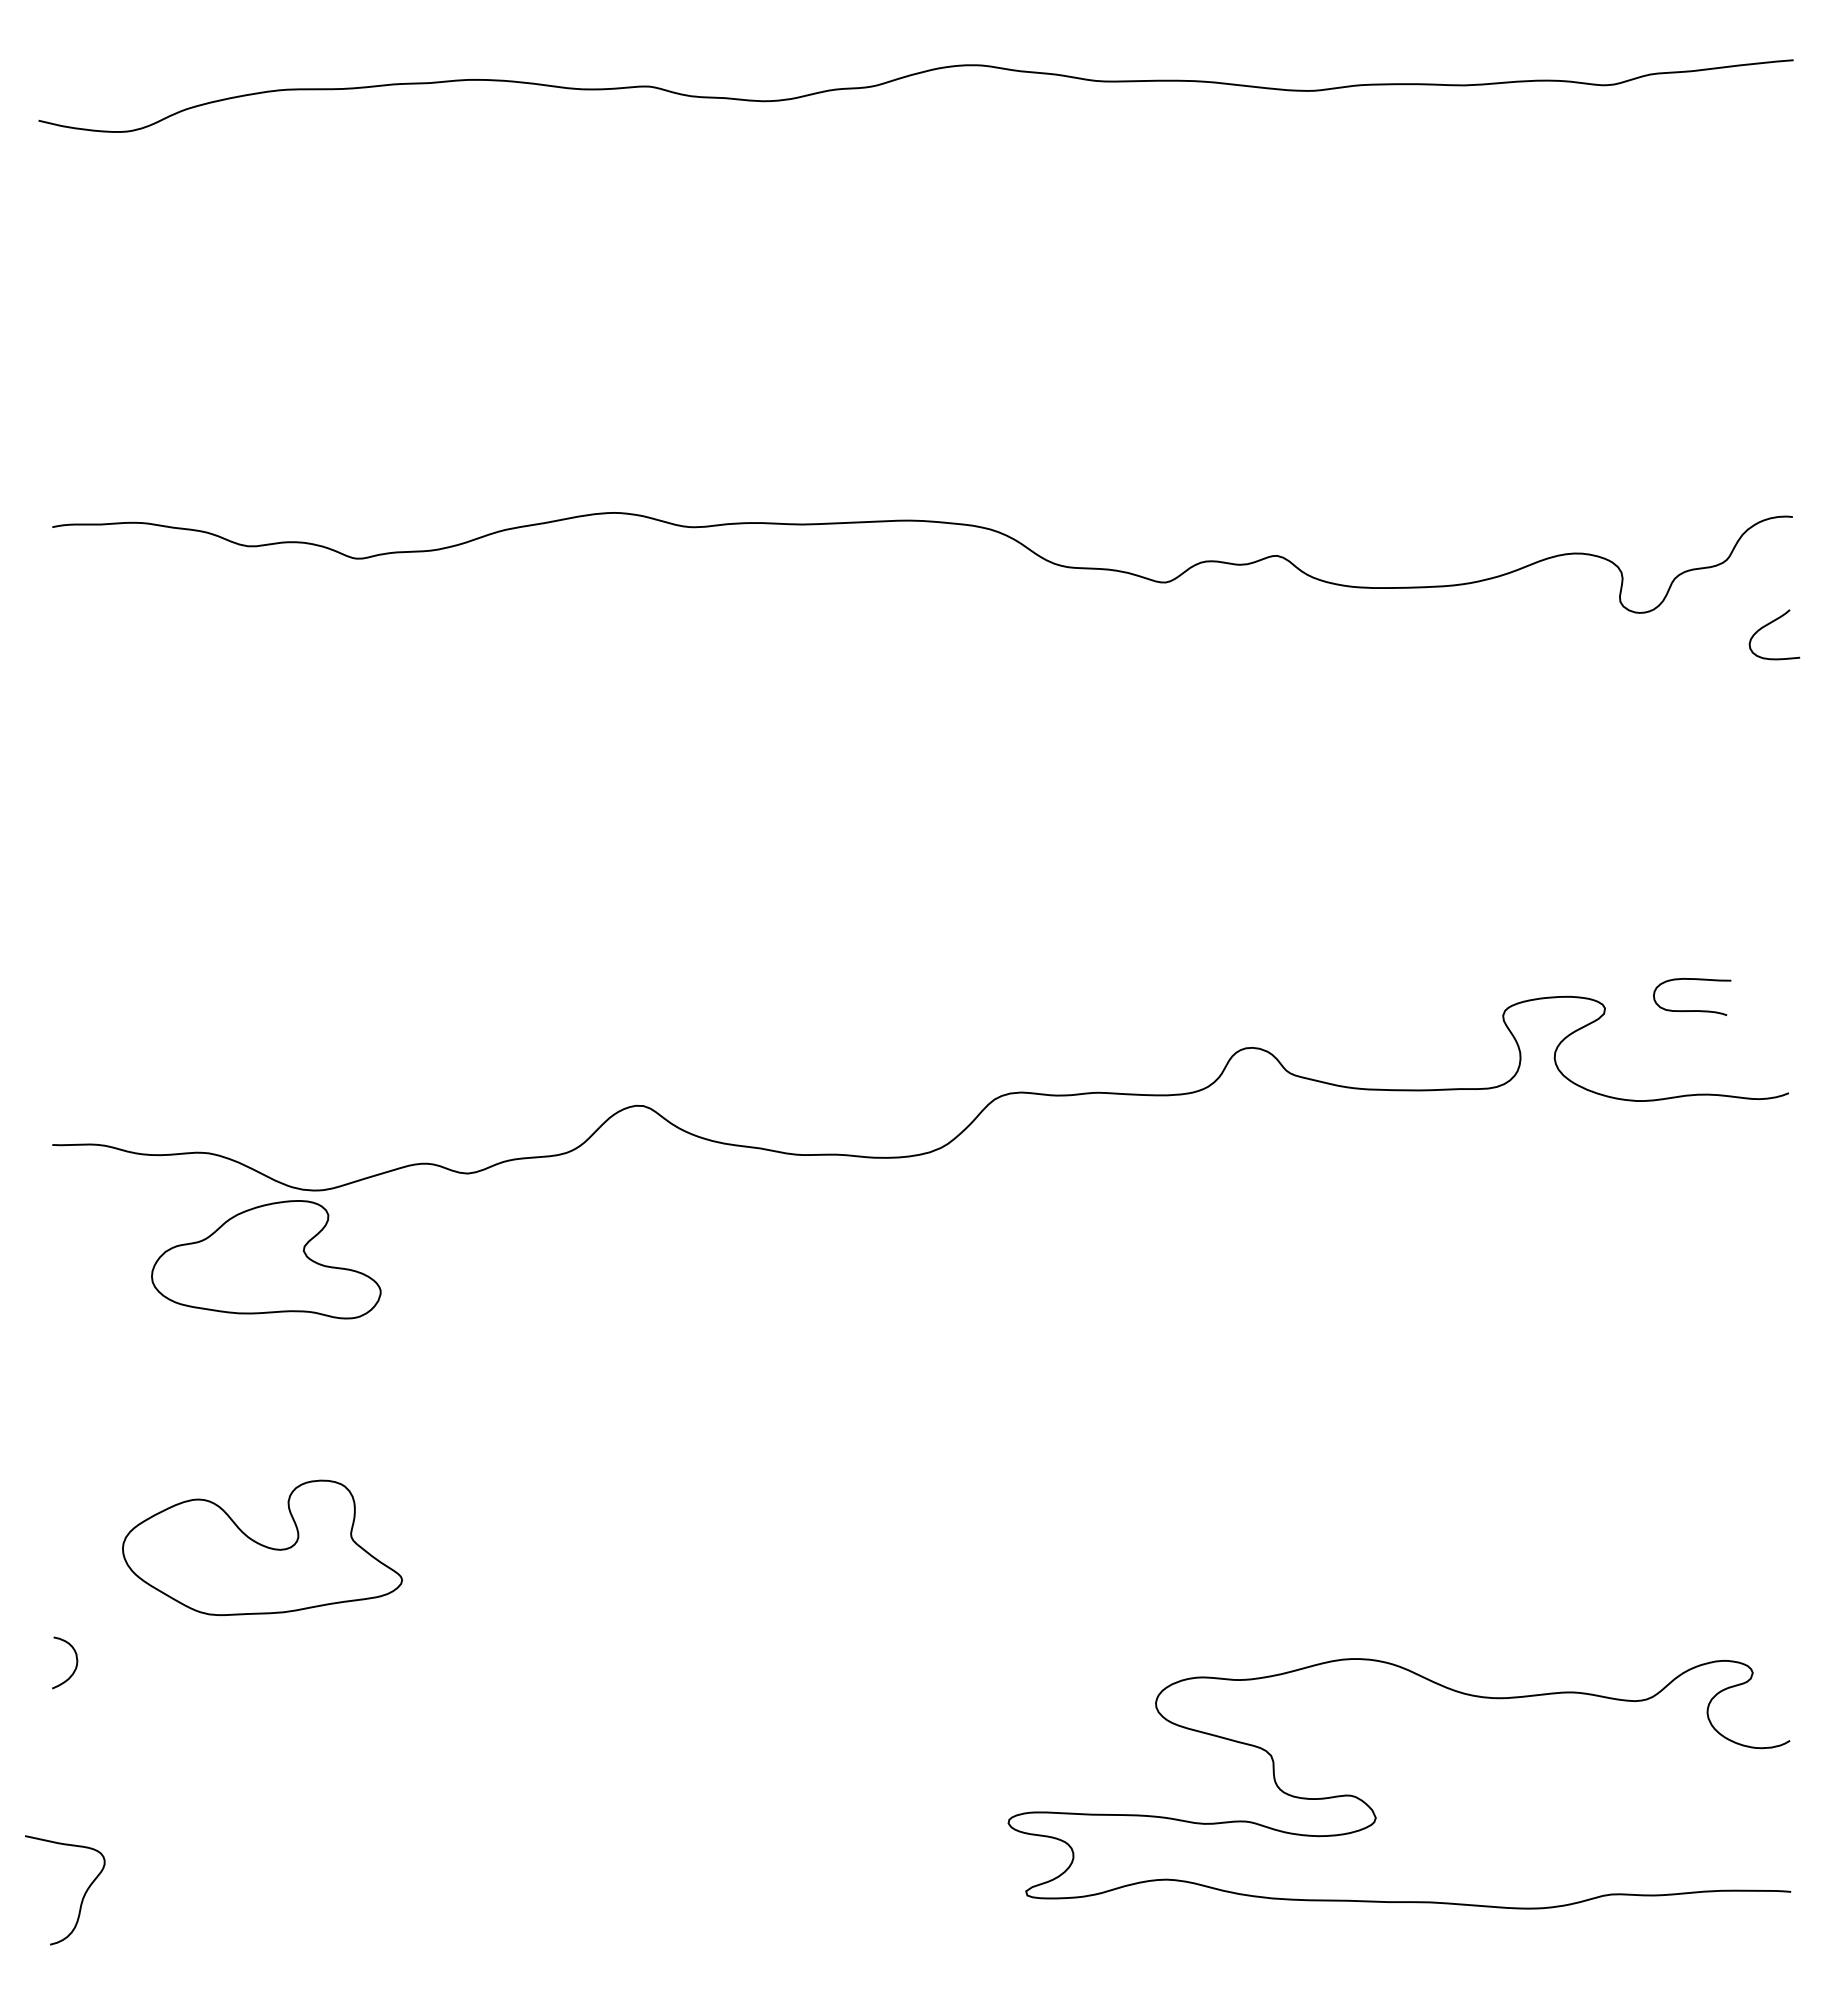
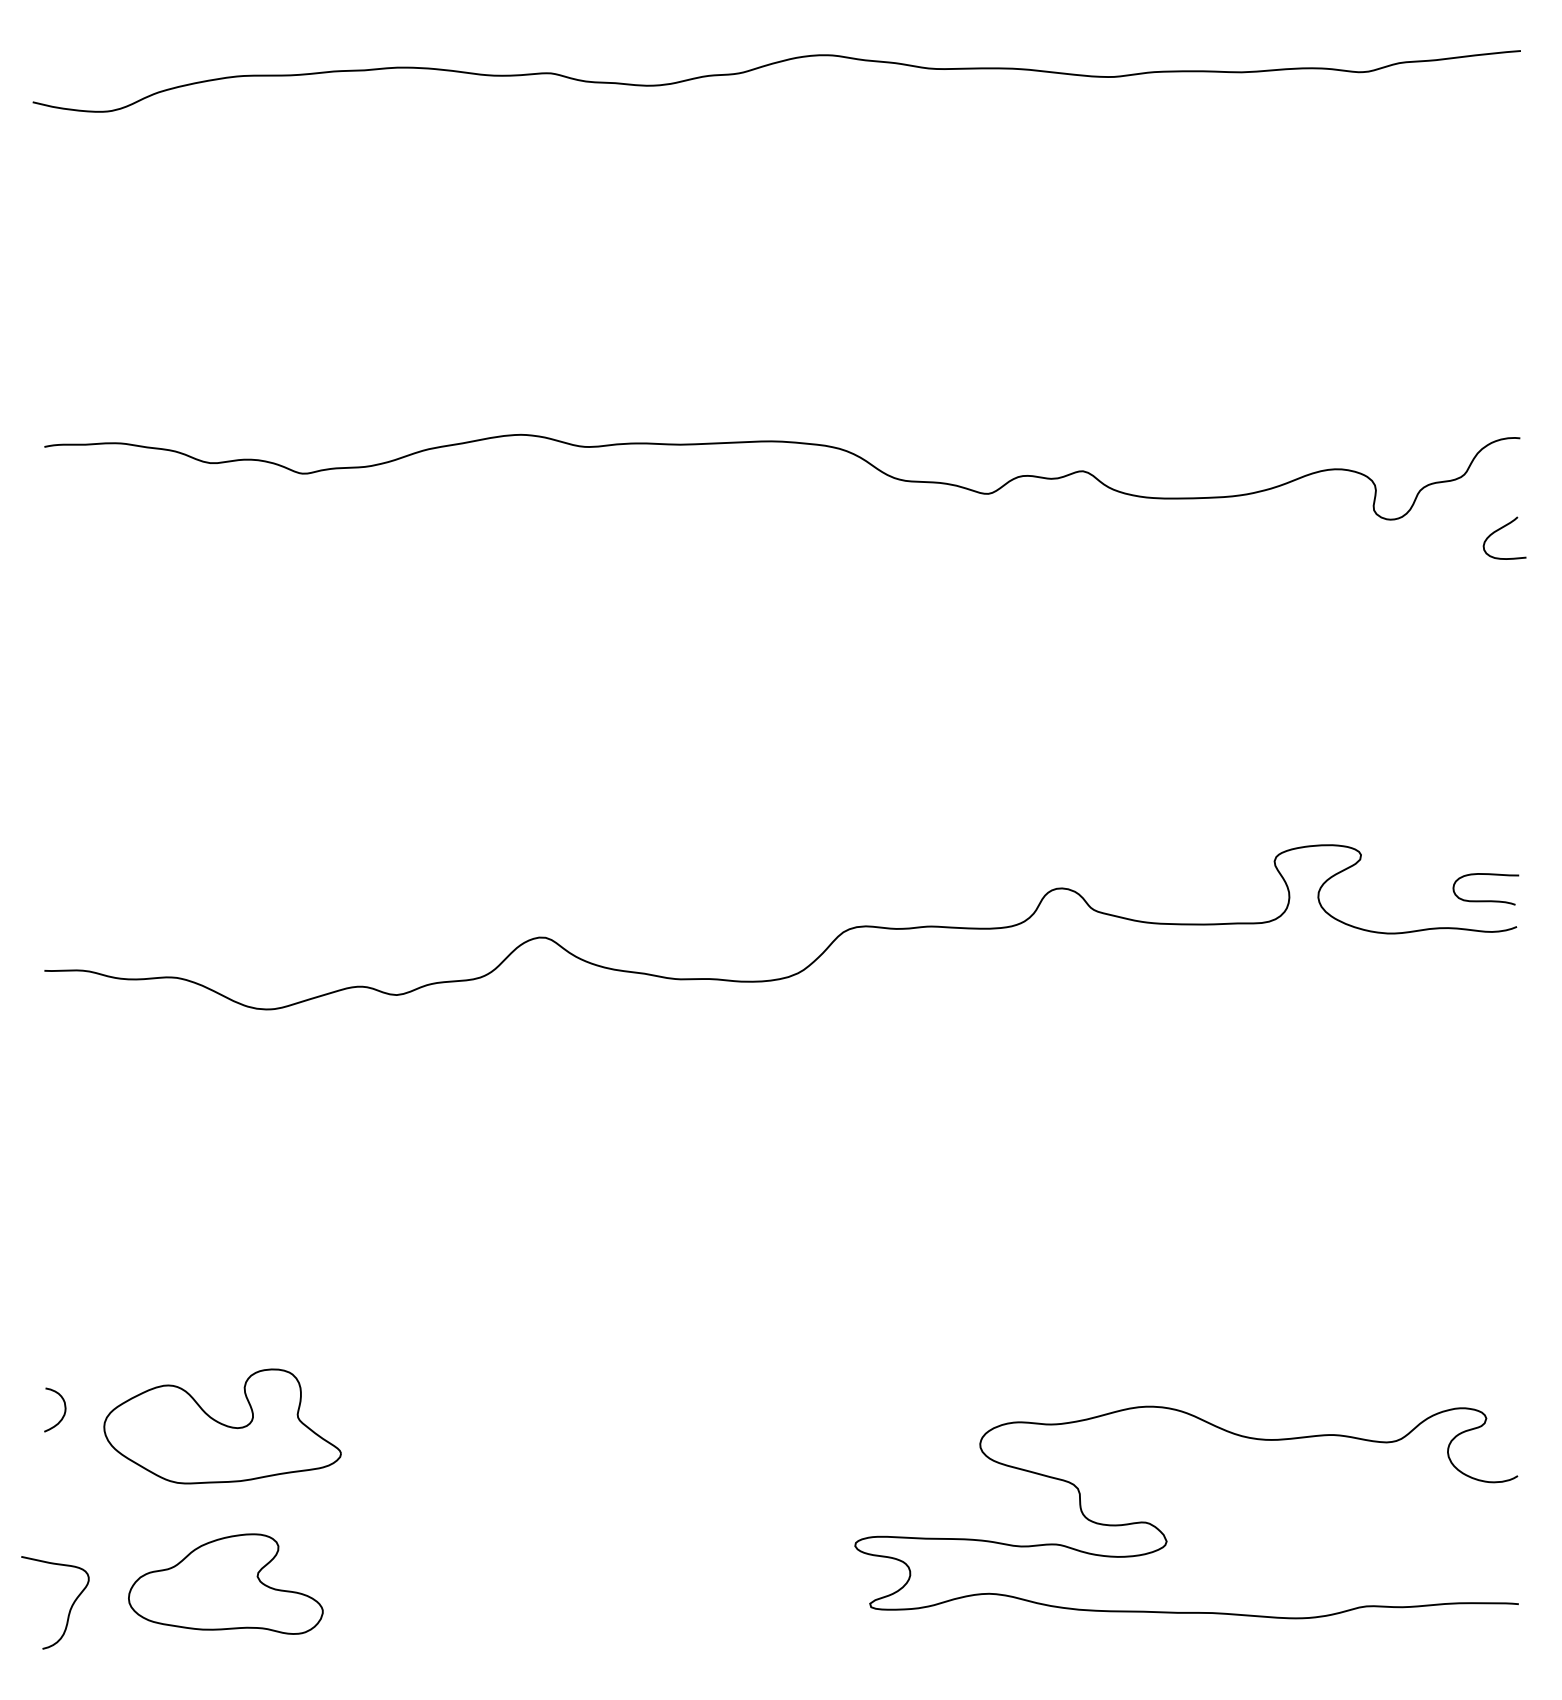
curve: (1691, 1010) -> (1485, 900), moved
part: (265, 1258) -> (225, 1583), moved
part: (262, 1547) -> (222, 1426), moved

